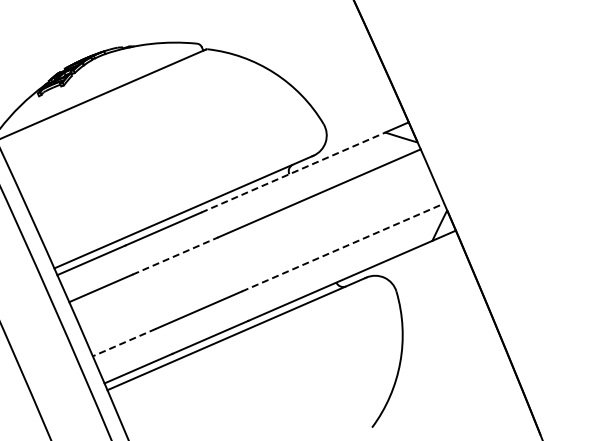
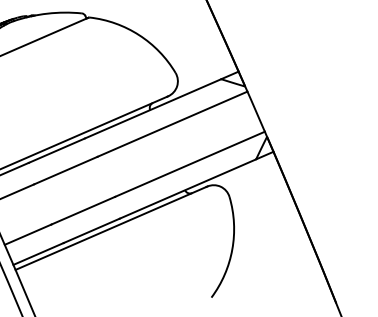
line: (293, 172) -> (153, 108), dashed -> solid
line: (343, 247) -> (190, 164), dashed -> solid
line: (175, 256) -> (65, 170), dashed -> solid
line: (124, 342) -> (28, 234), dashed -> solid

